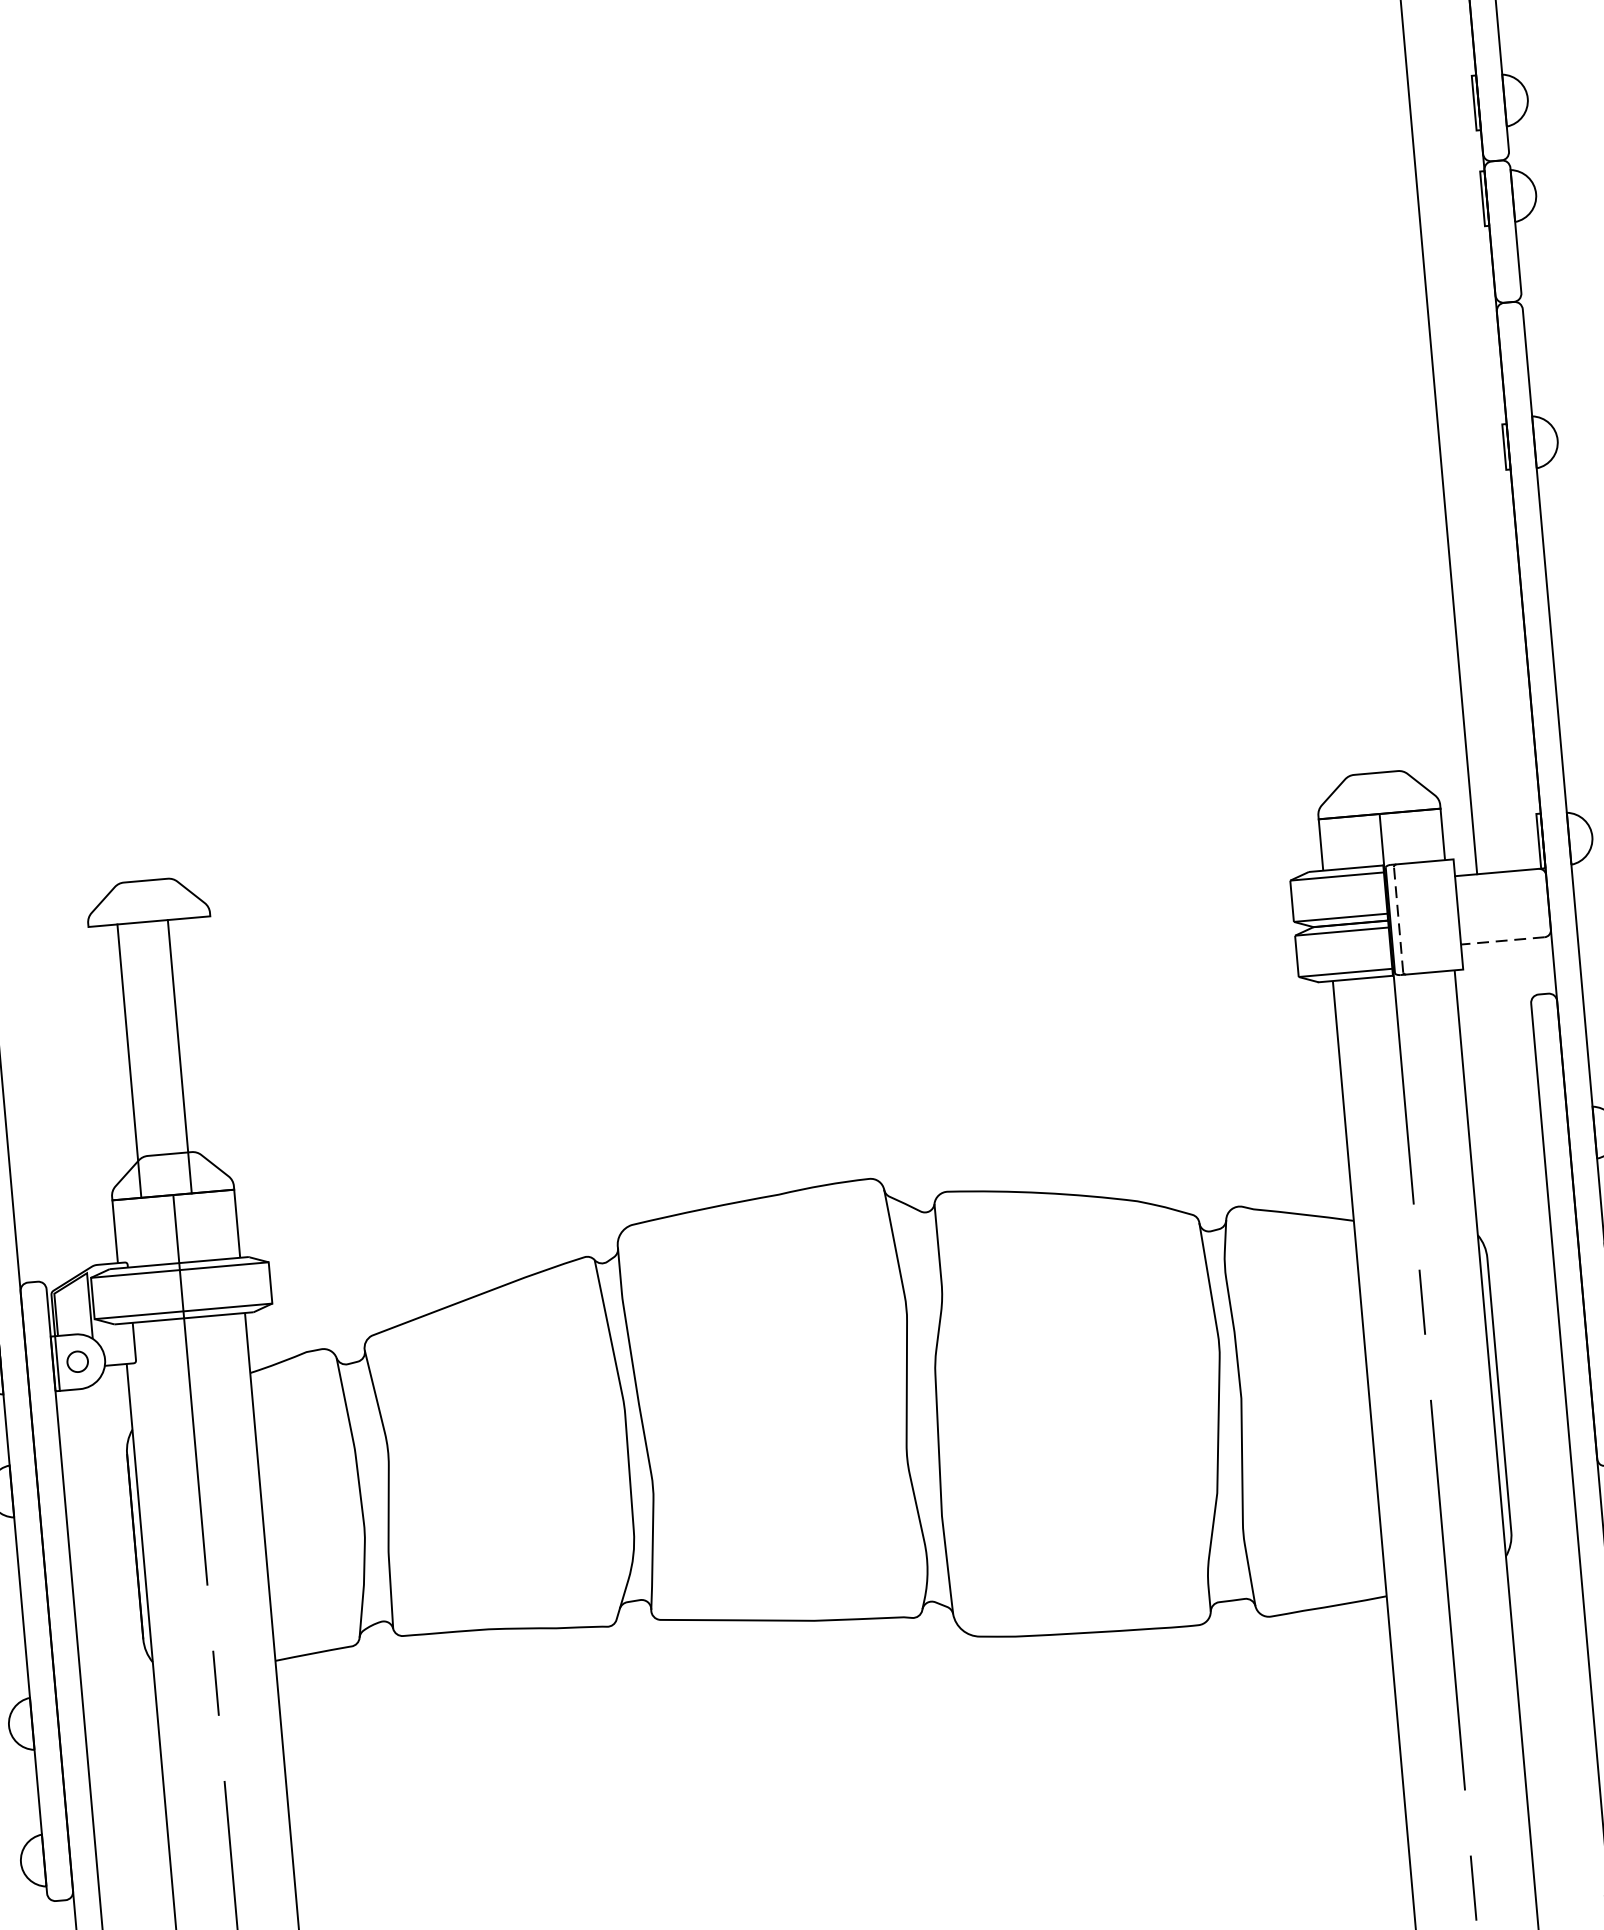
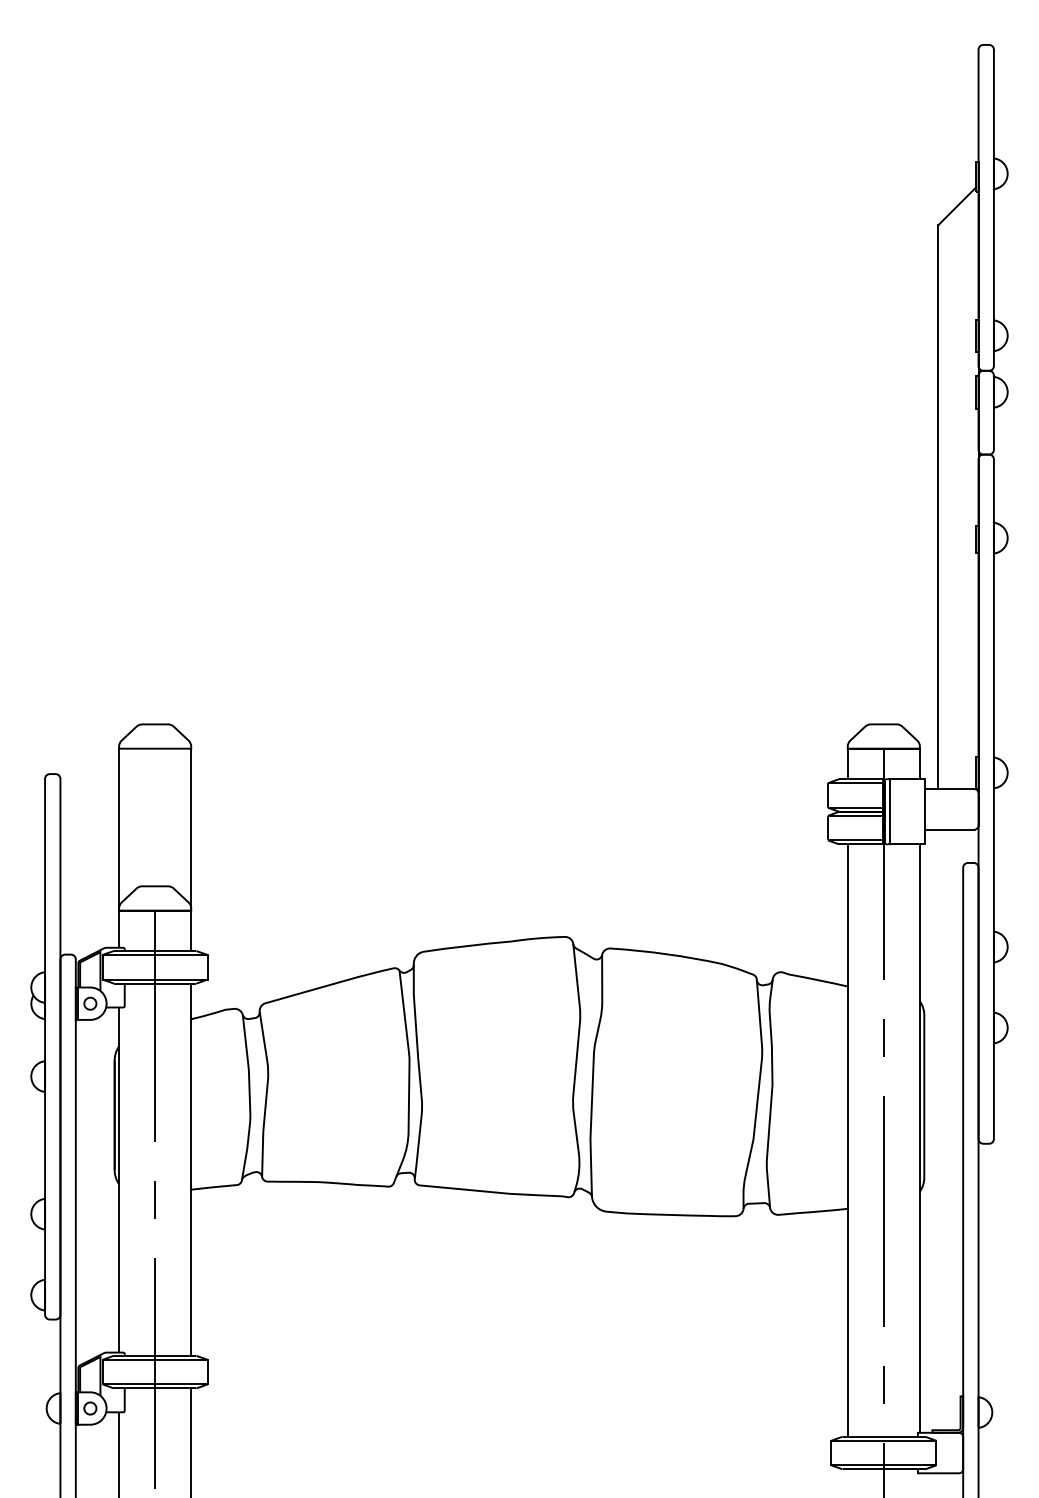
line: (1398, 919) -> (889, 811), dashed -> solid
line: (1502, 940) -> (949, 829), dashed -> solid
line: (180, 1056) -> (119, 829), moved
line: (129, 1060) -> (191, 829), moved

